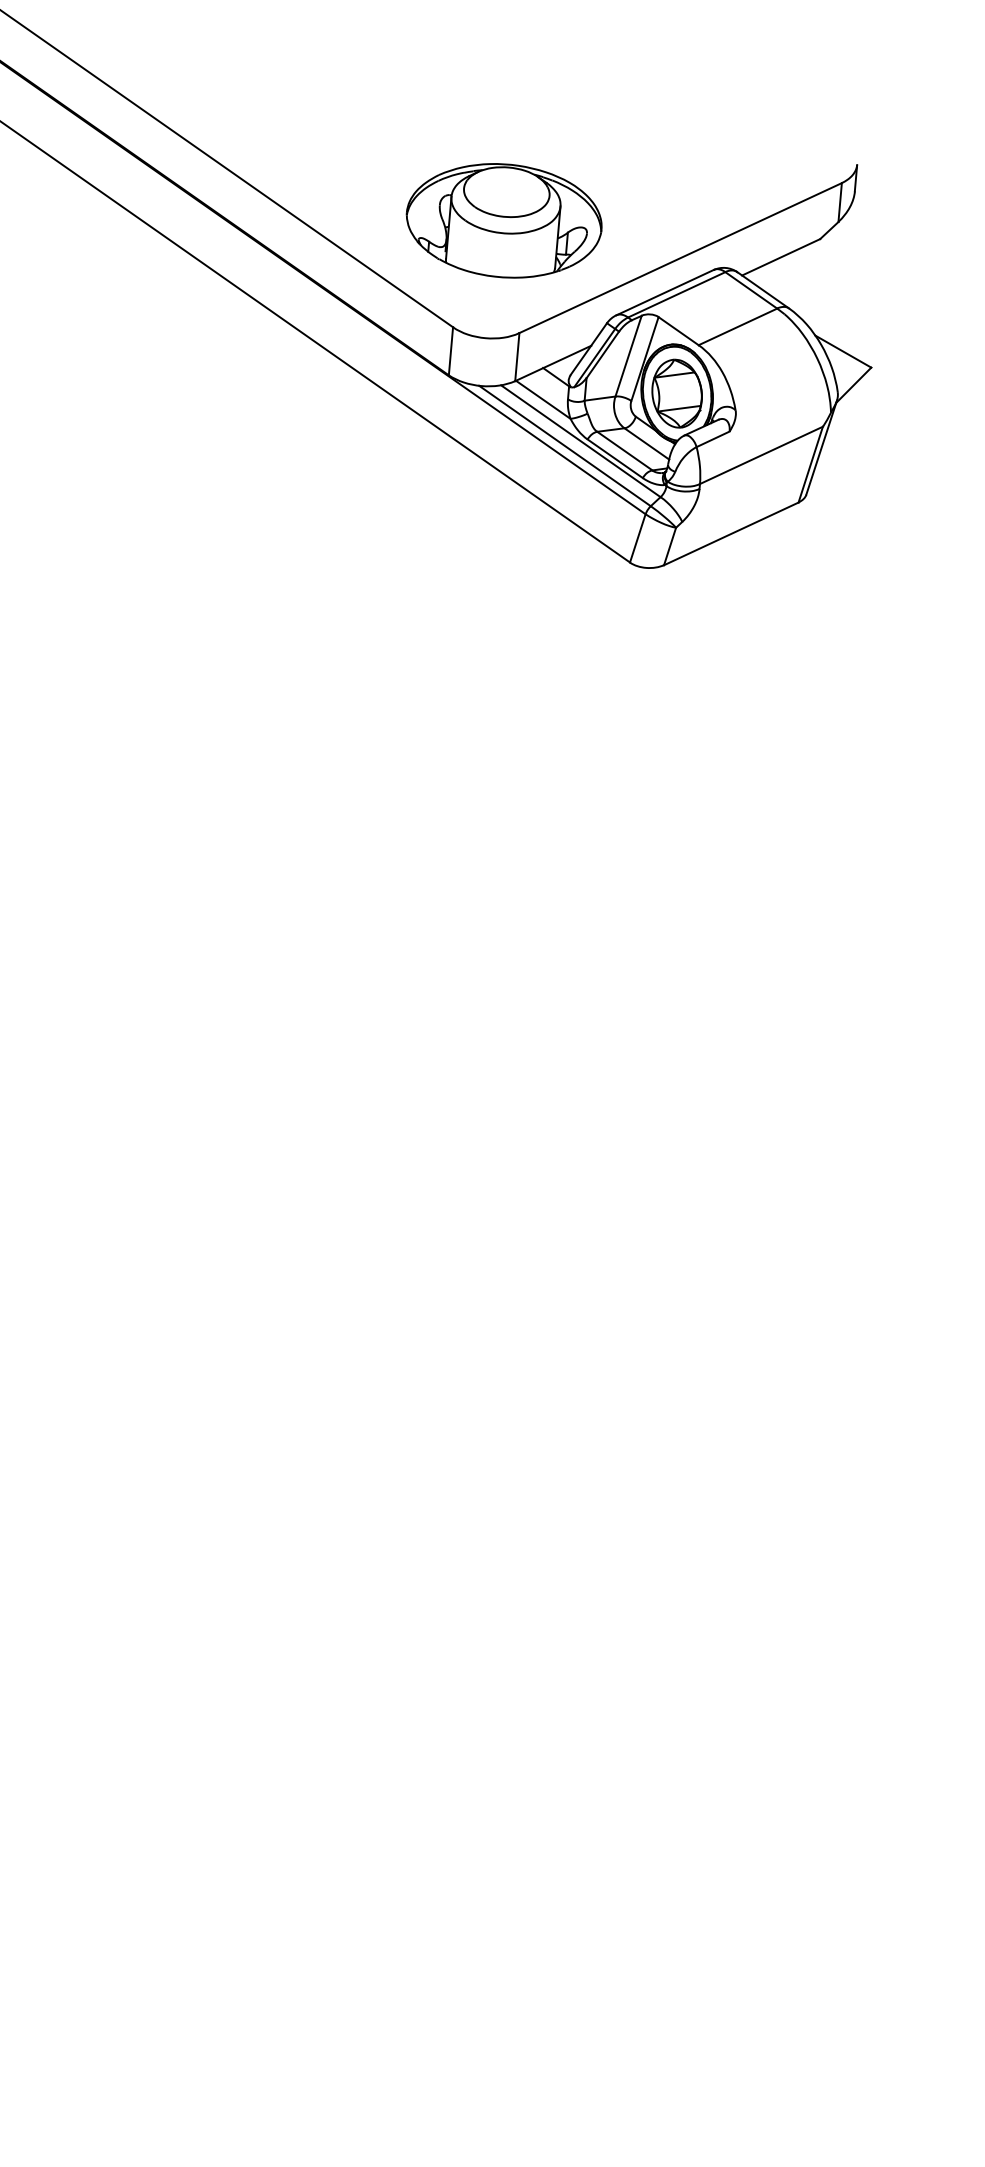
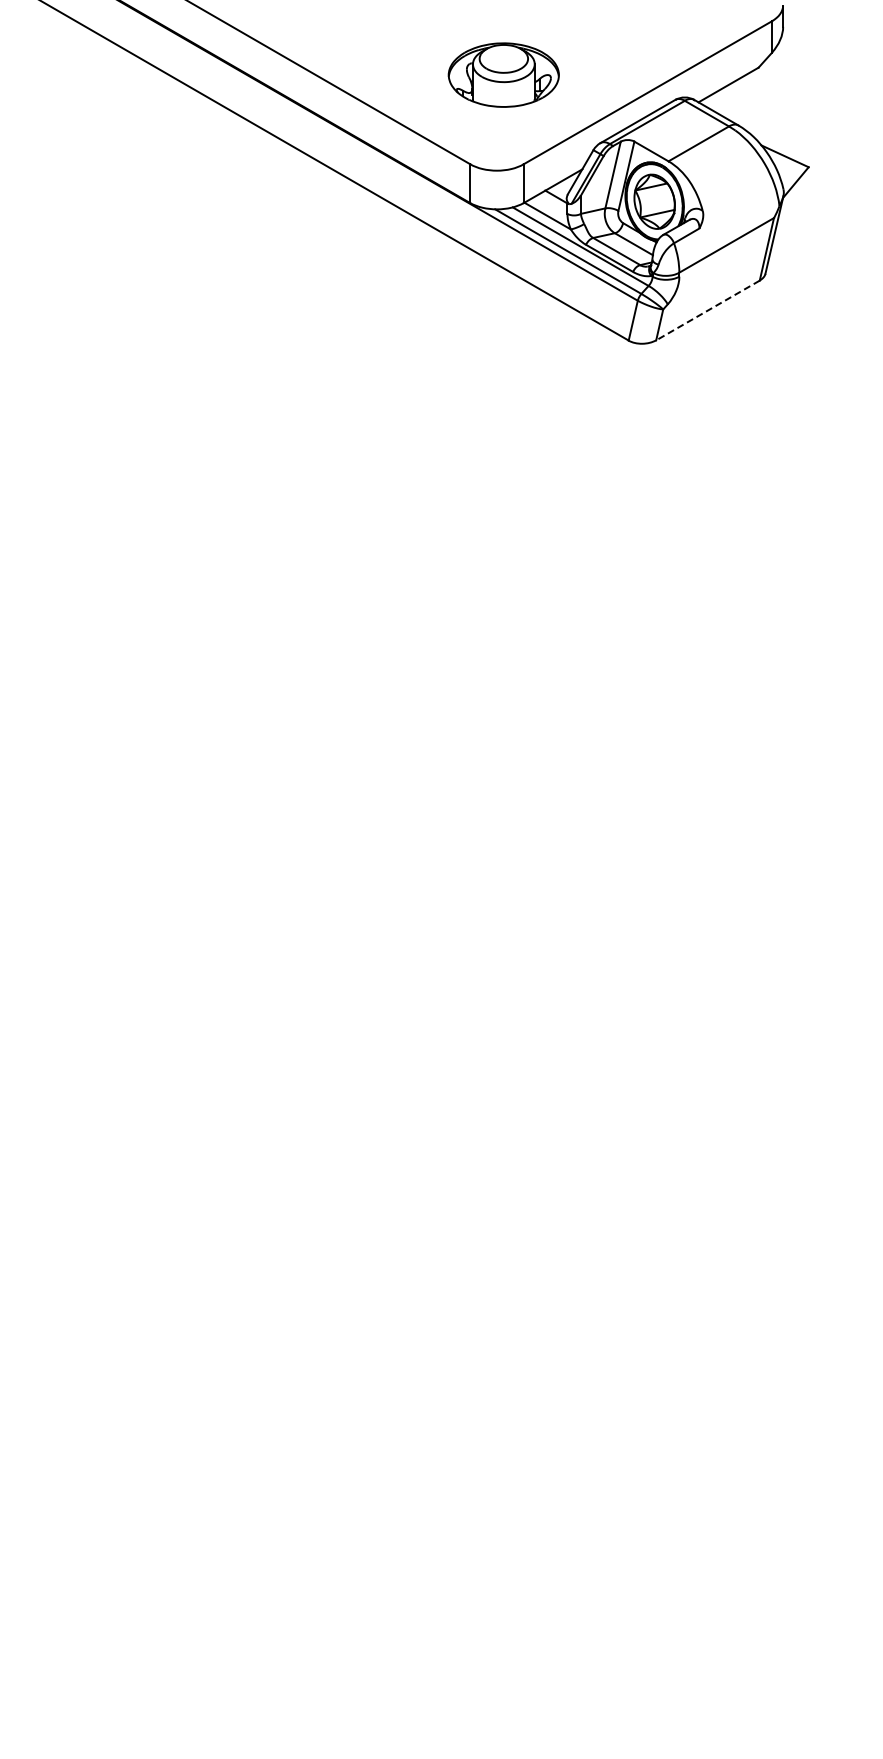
part: (503, 219) -> (503, 74), size x0.7
line: (730, 533) -> (707, 310), solid -> dashed

